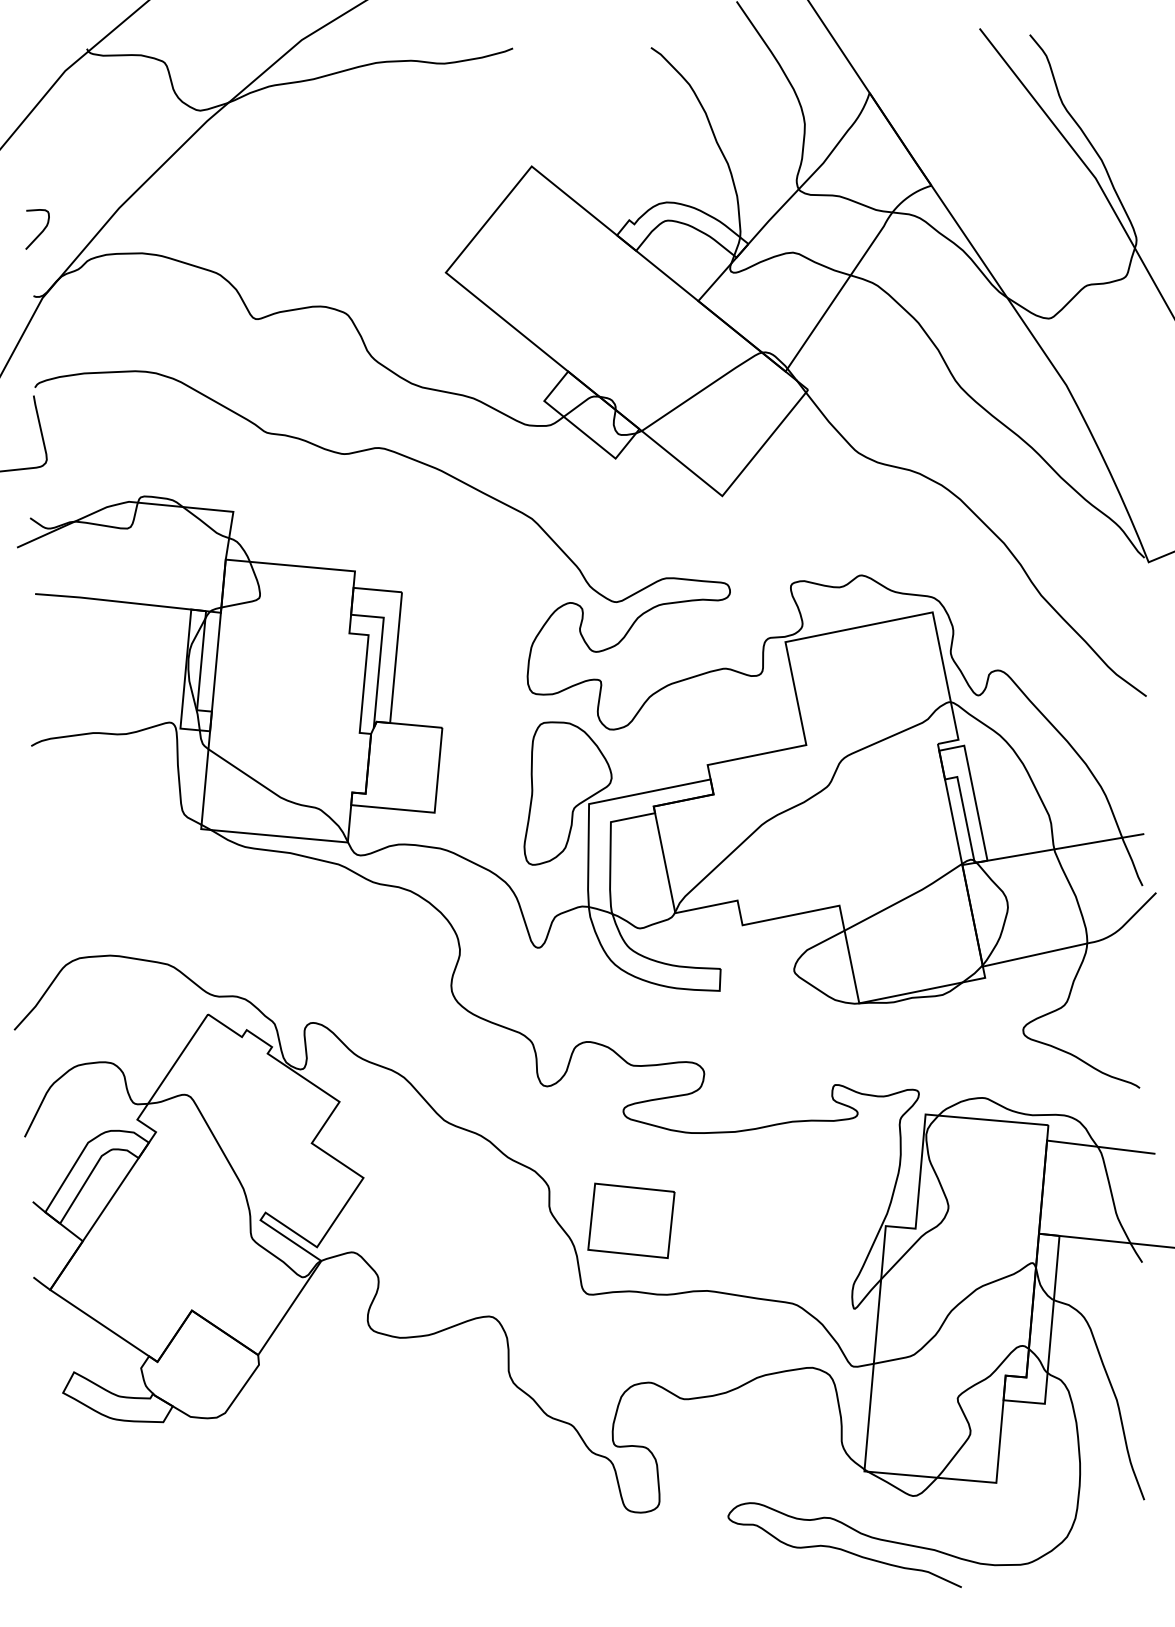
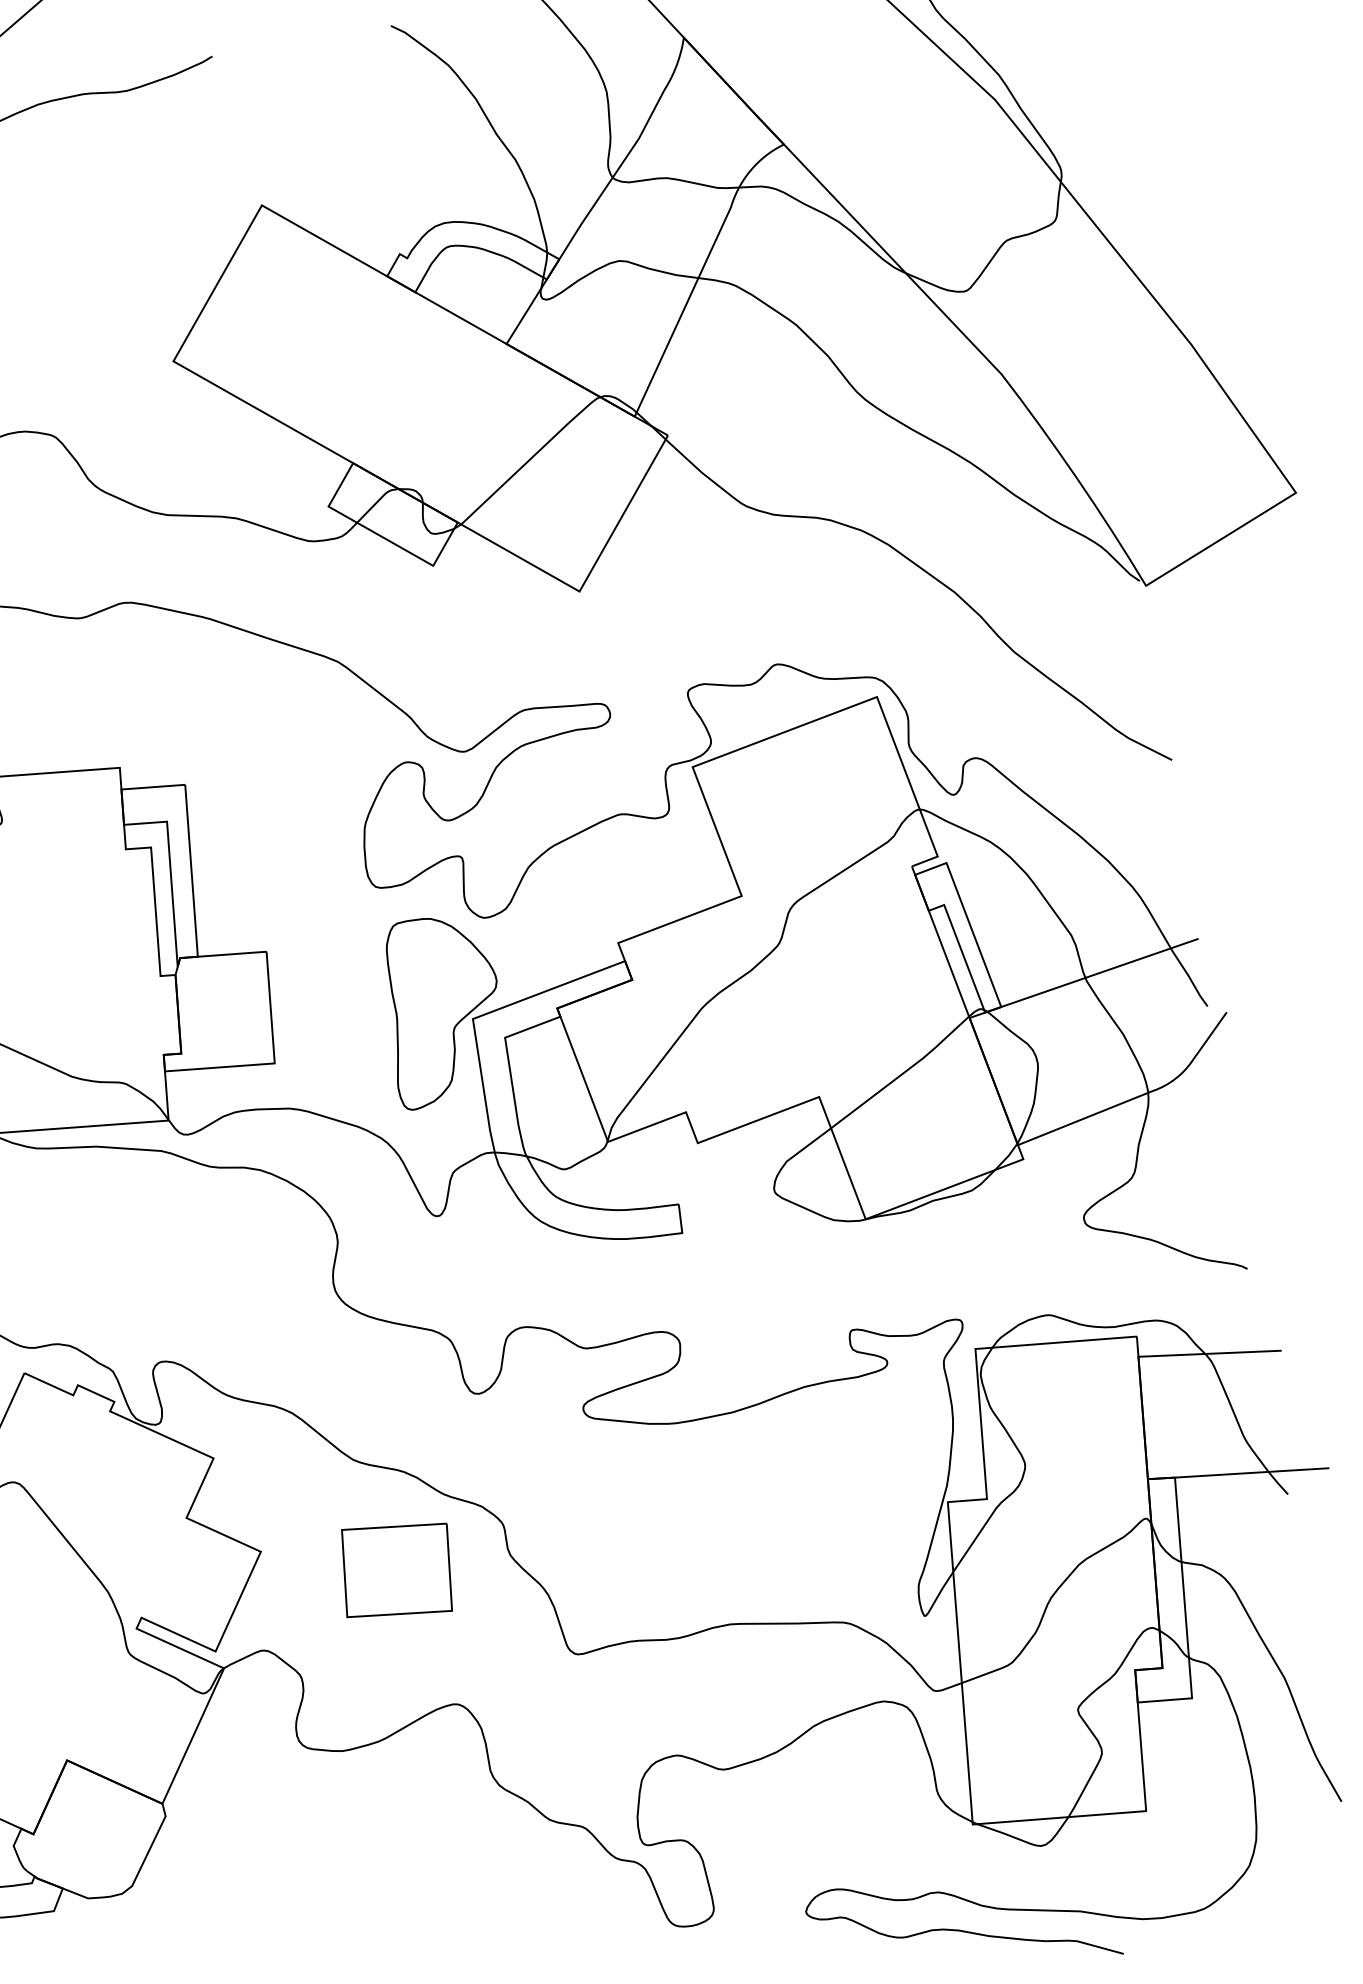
part: (631, 1220) -> (396, 1569), moved

